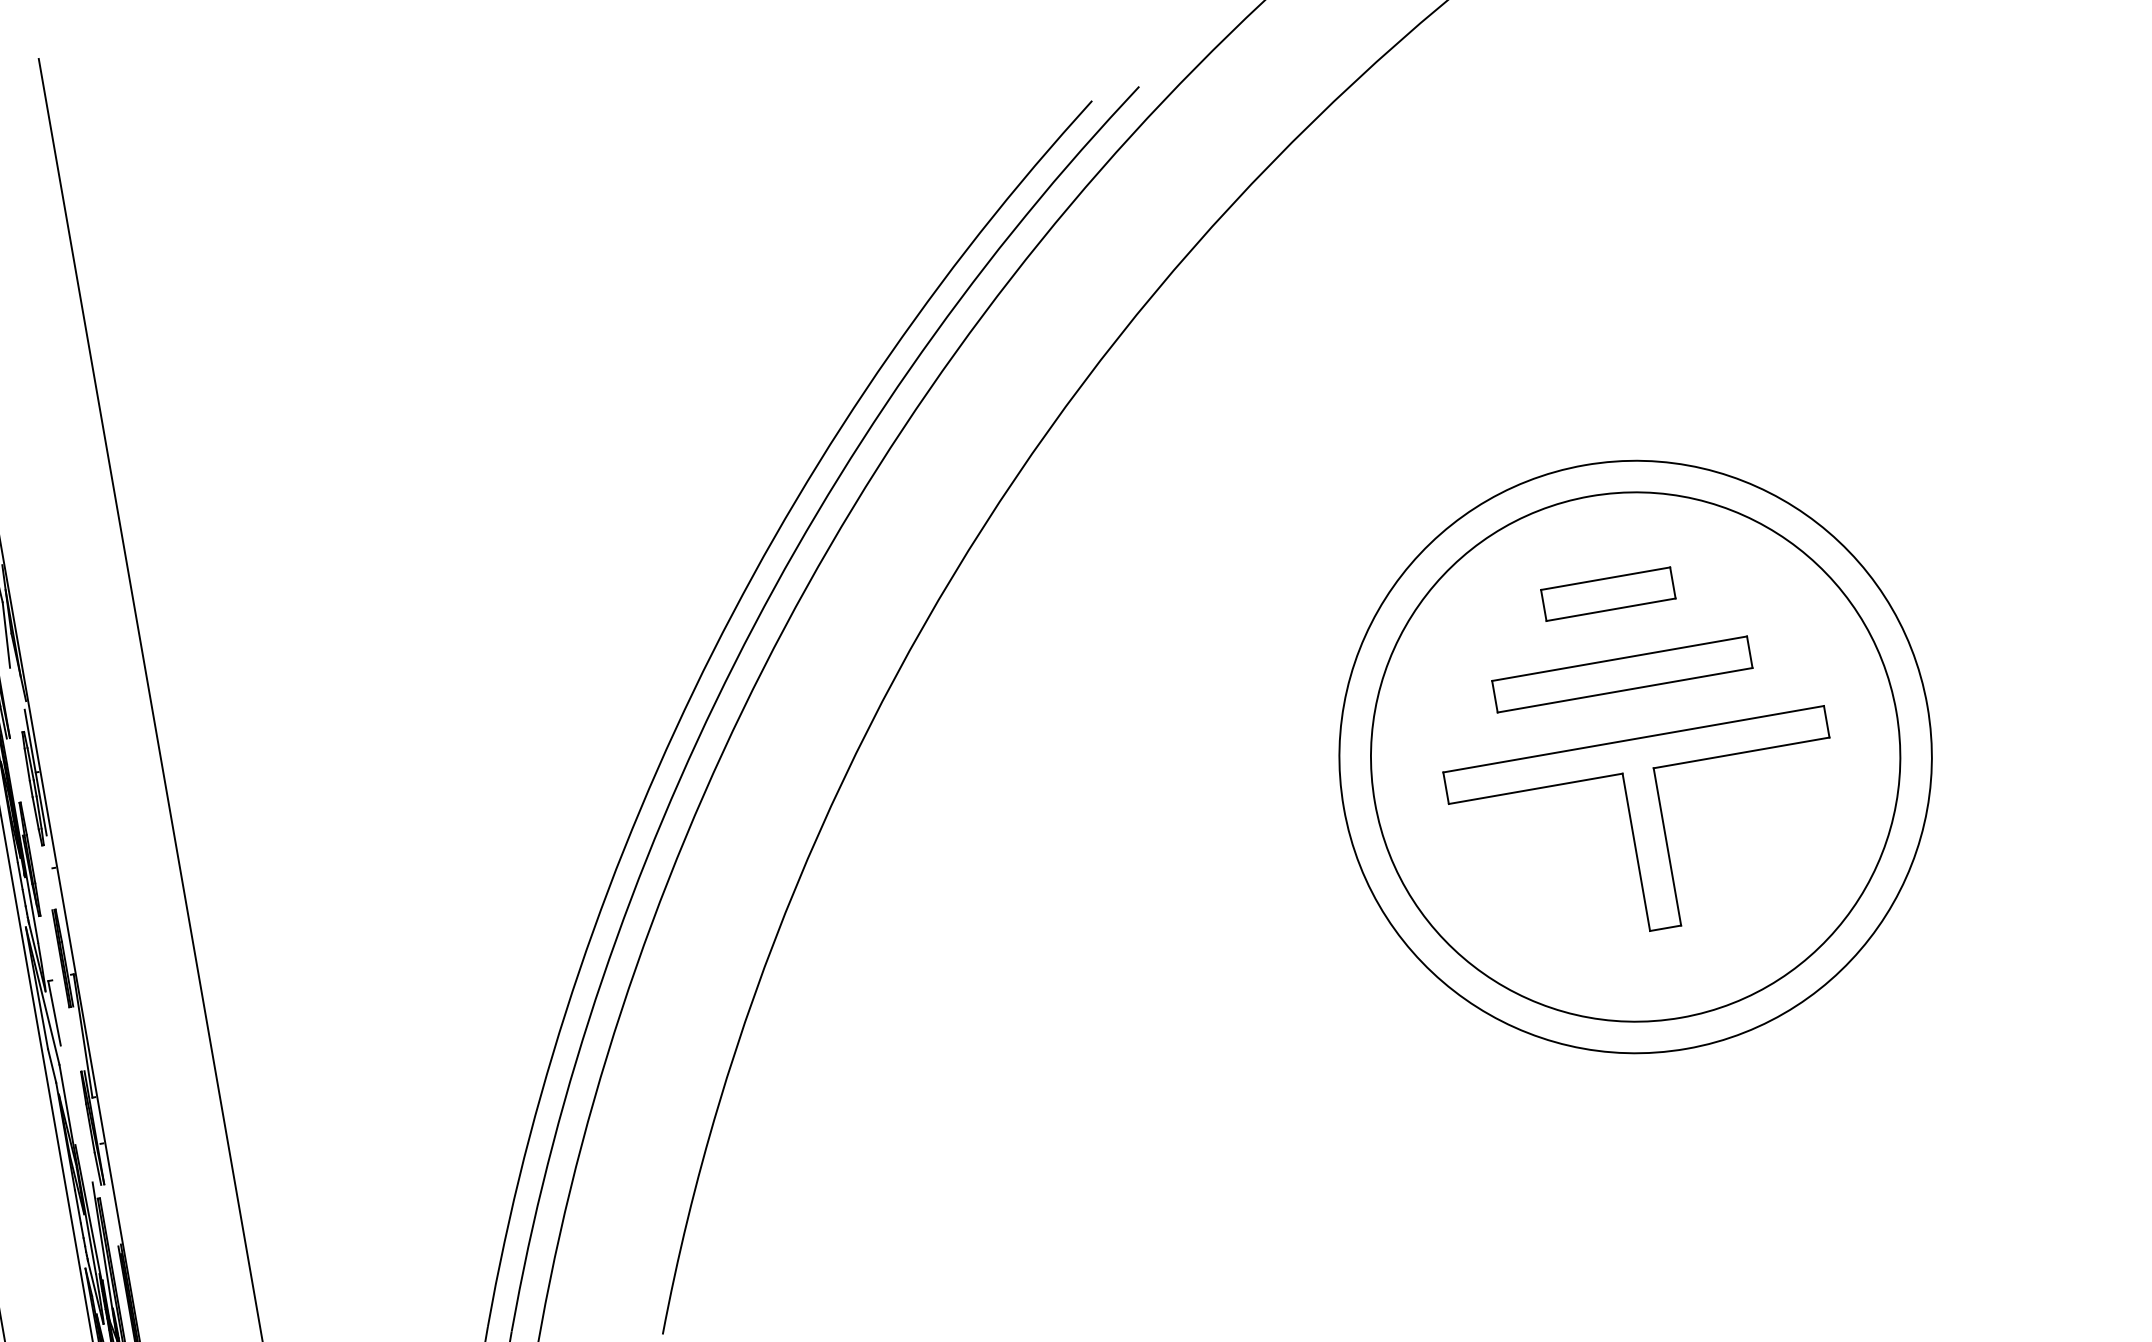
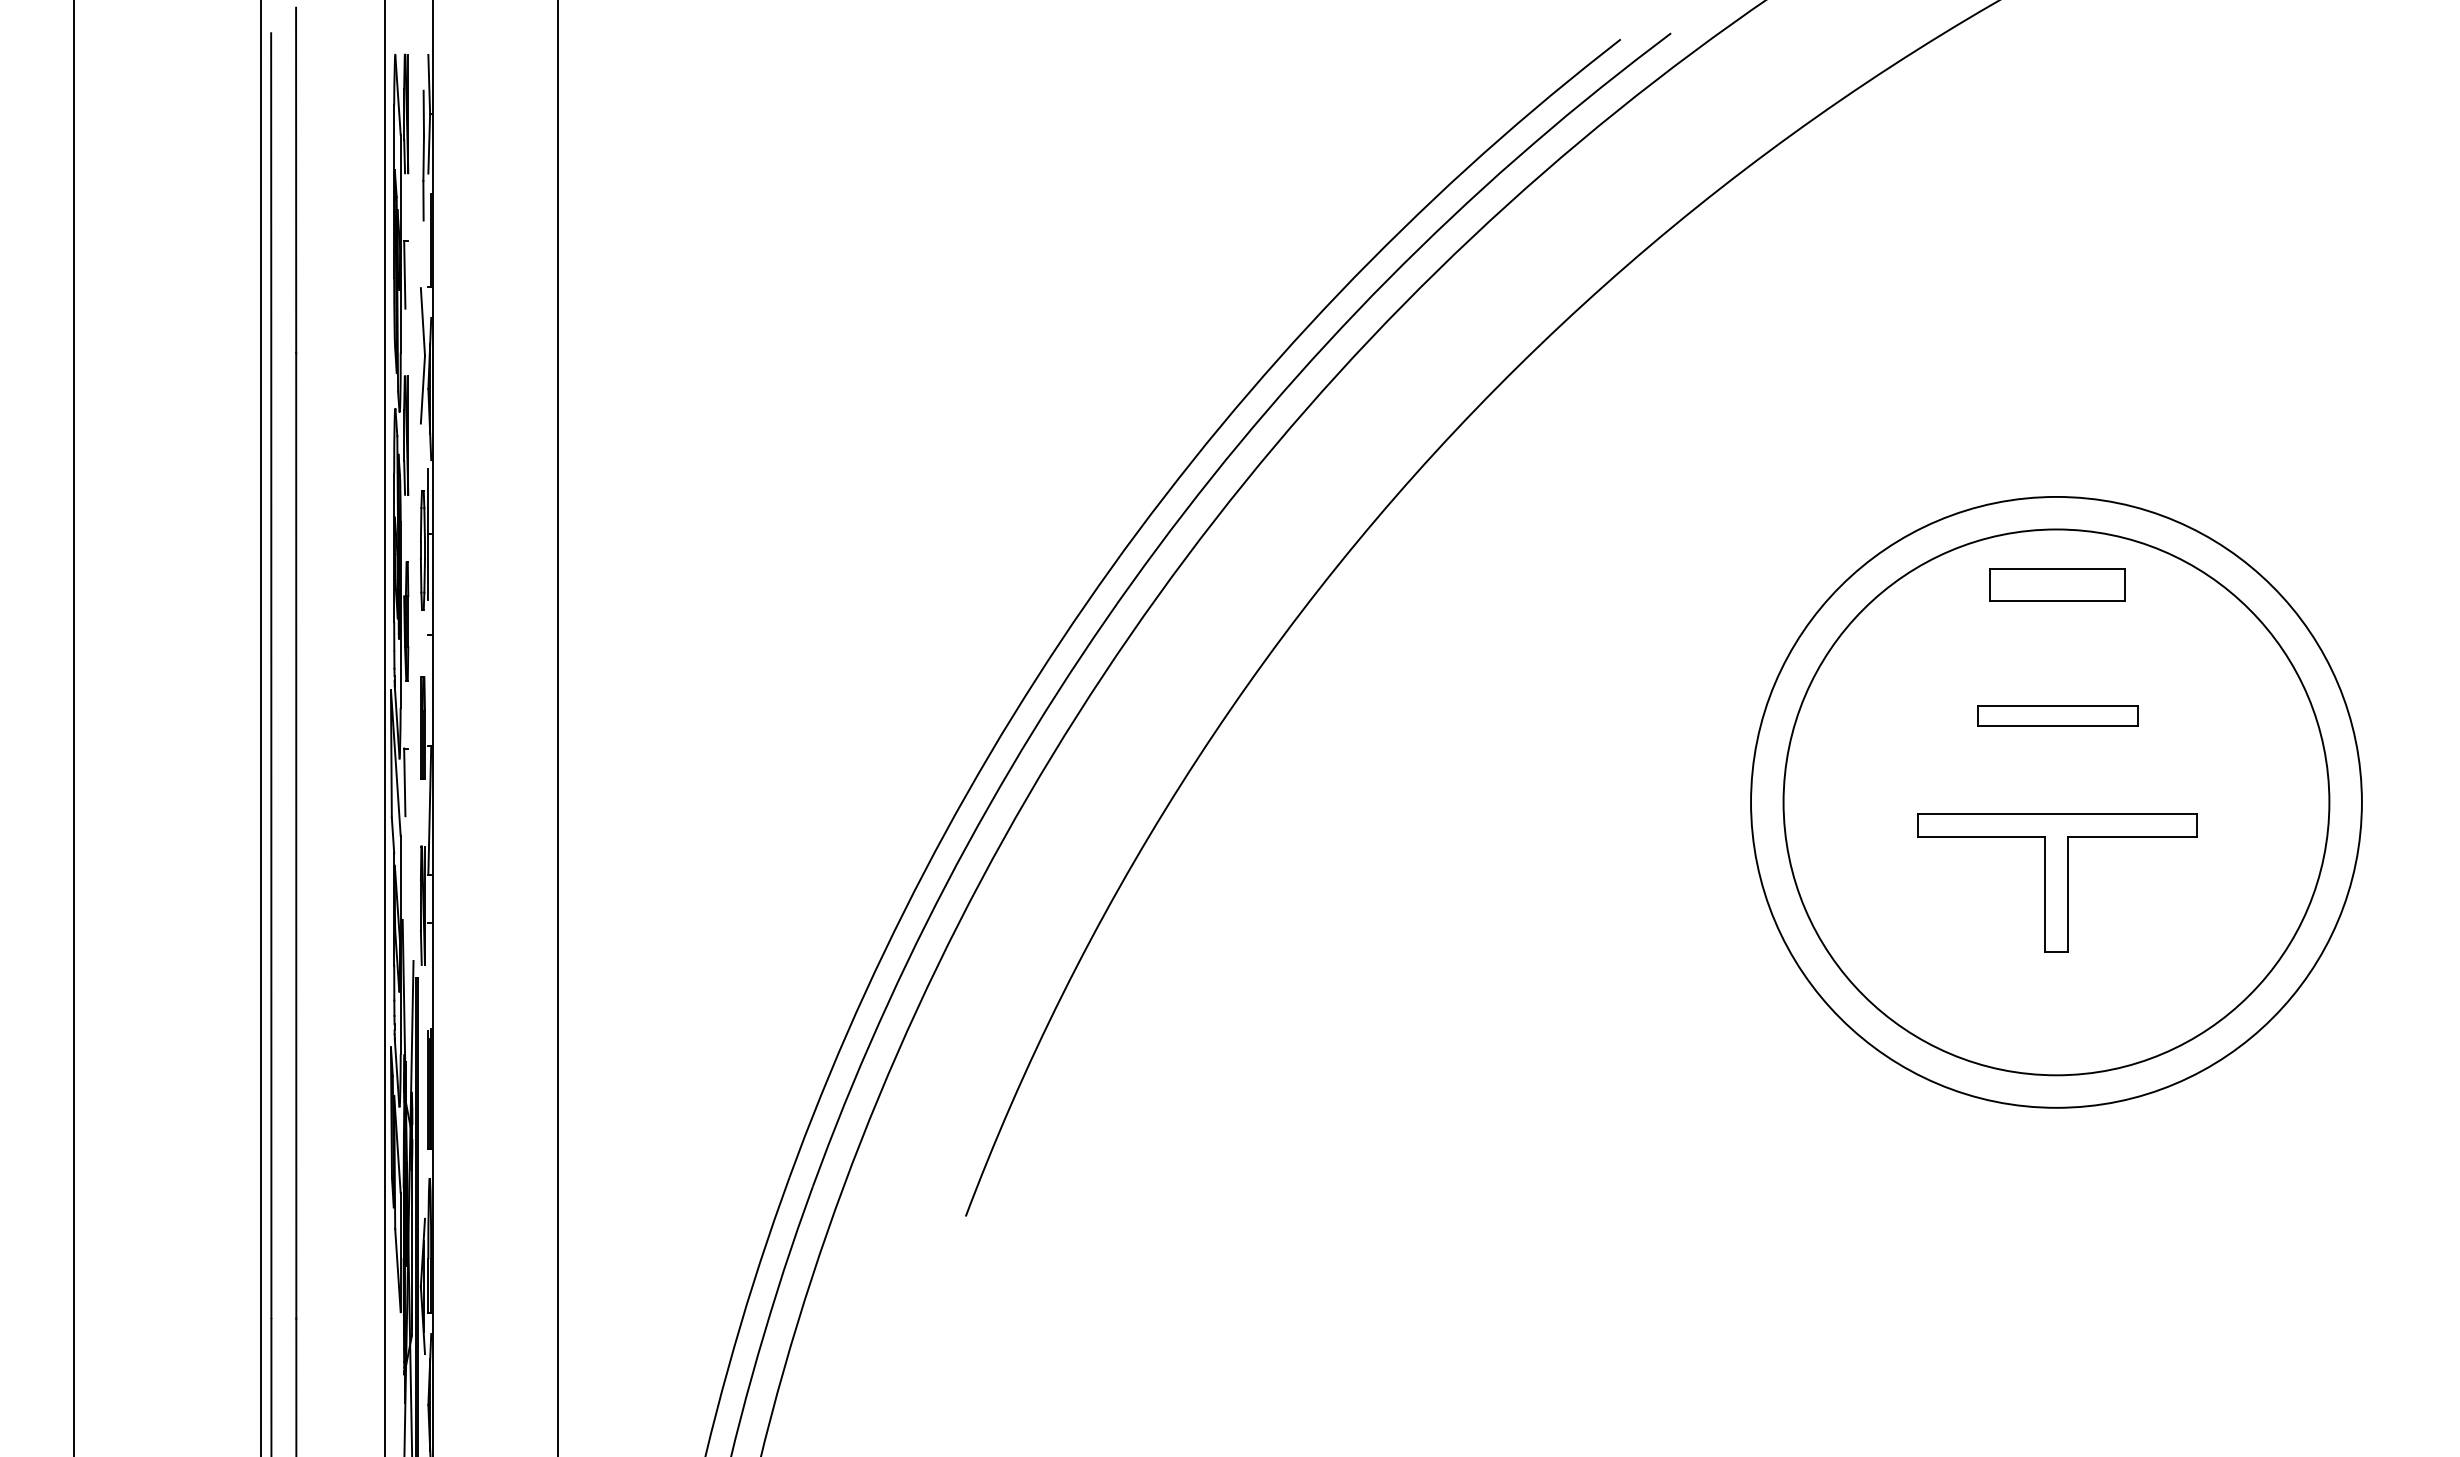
part: (1608, 593) -> (2057, 584), moved
part: (1622, 674) -> (2057, 716), size x0.6
part: (1649, 833) -> (2057, 882), size x0.7

